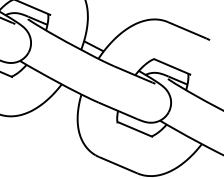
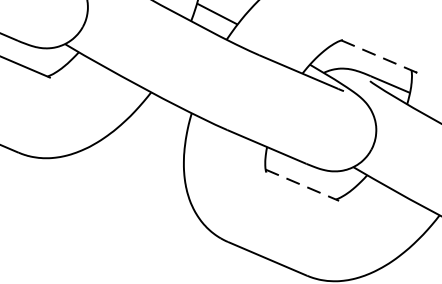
line: (172, 66) -> (379, 55), solid -> dashed
line: (135, 129) -> (302, 185), solid -> dashed

